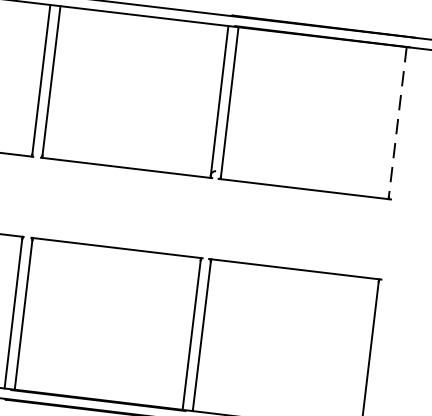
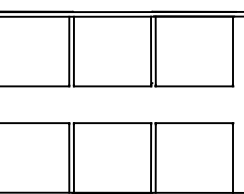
line: (396, 123) -> (232, 51), dashed -> solid

